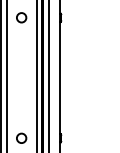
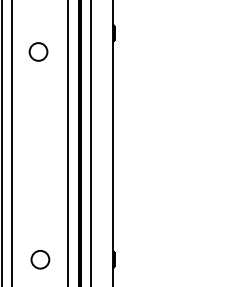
circle: (21, 17) -> (38, 51), moved

